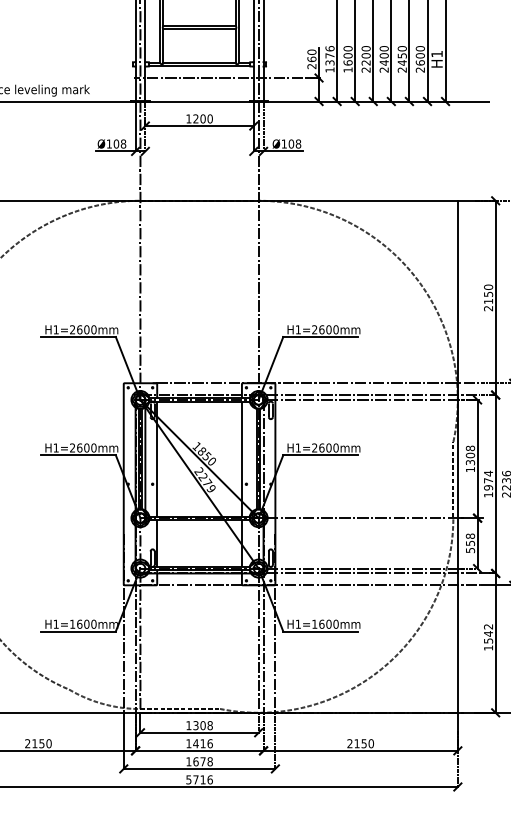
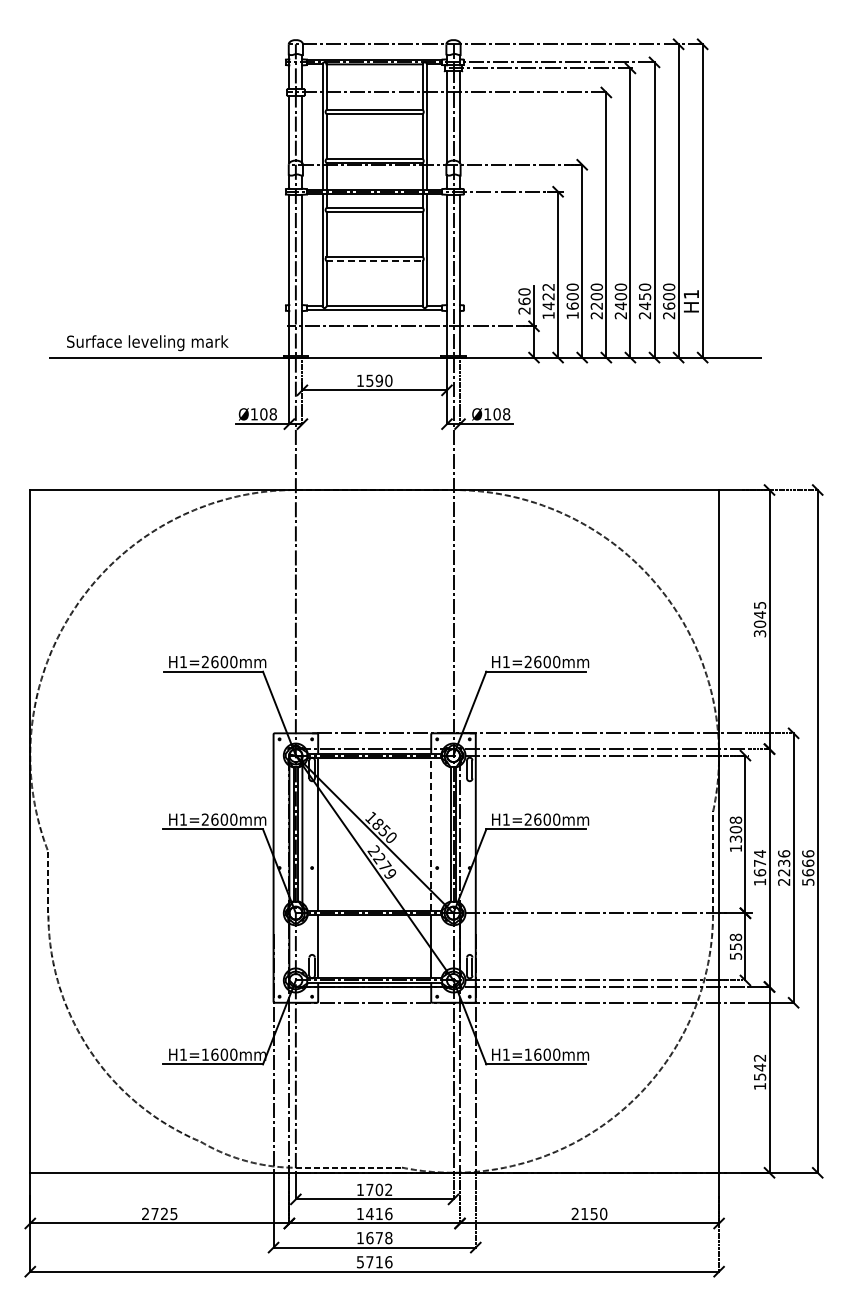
line: (200, 29) -> (375, 261), solid -> dashed
text: (329, 55) -> (548, 296), 1376 -> 1422
text: (199, 118) -> (374, 380), 1200 -> 1590
text: (488, 297) -> (759, 619), 2150 -> 3045
line: (242, 459) -> (431, 834), solid -> dashed
text: (488, 487) -> (759, 872), 1974 -> 1674
text: (203, 725) -> (379, 1189), 1308 -> 1702
text: (41, 743) -> (164, 1213), 2150 -> 2725

